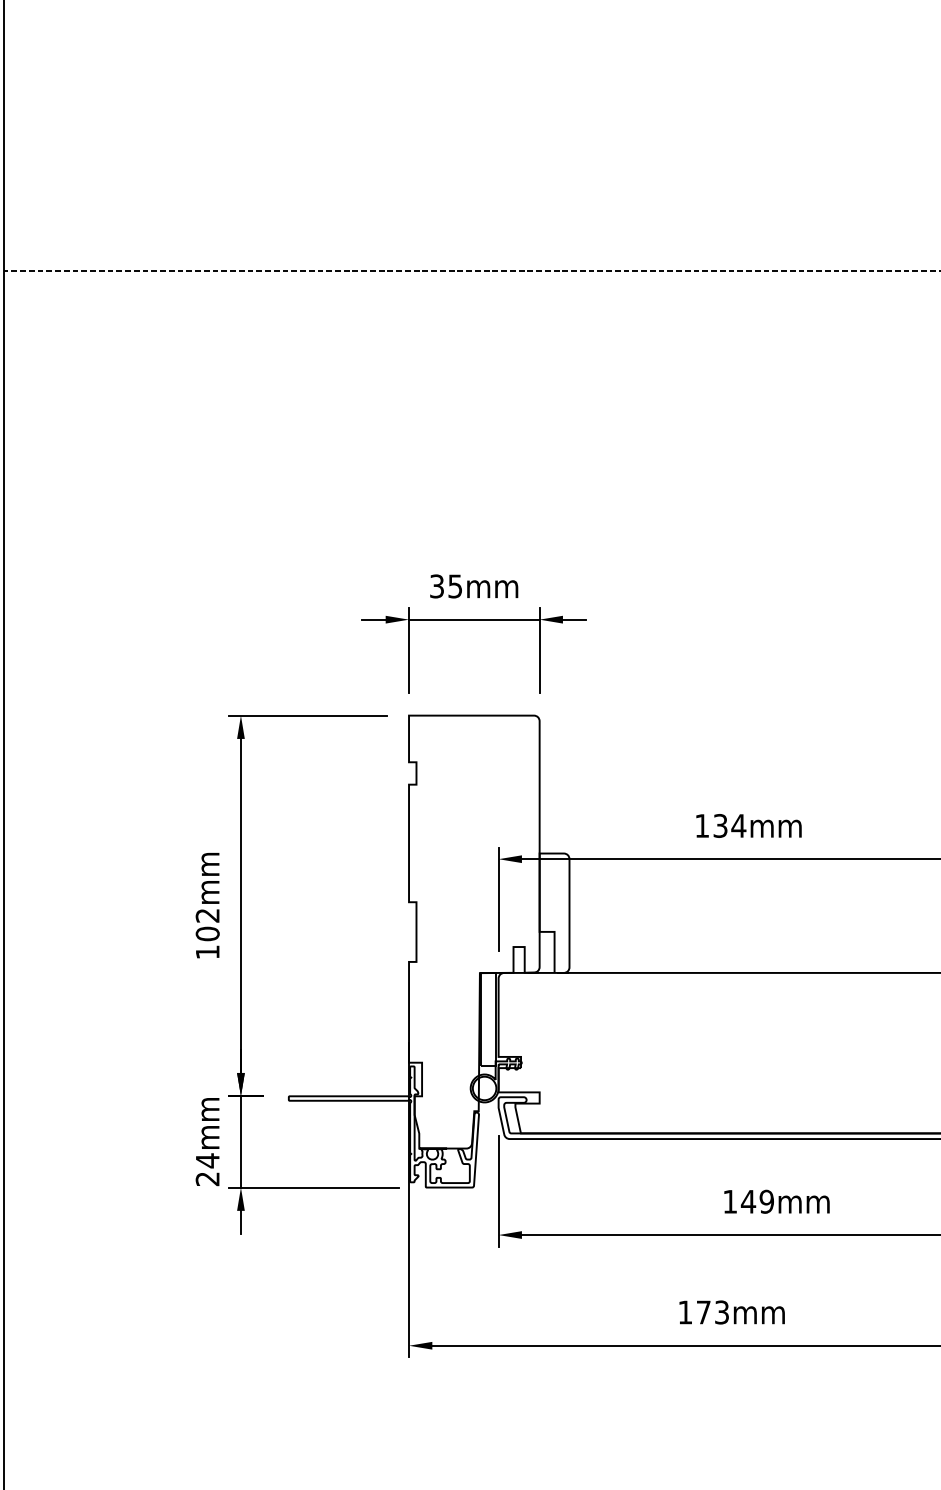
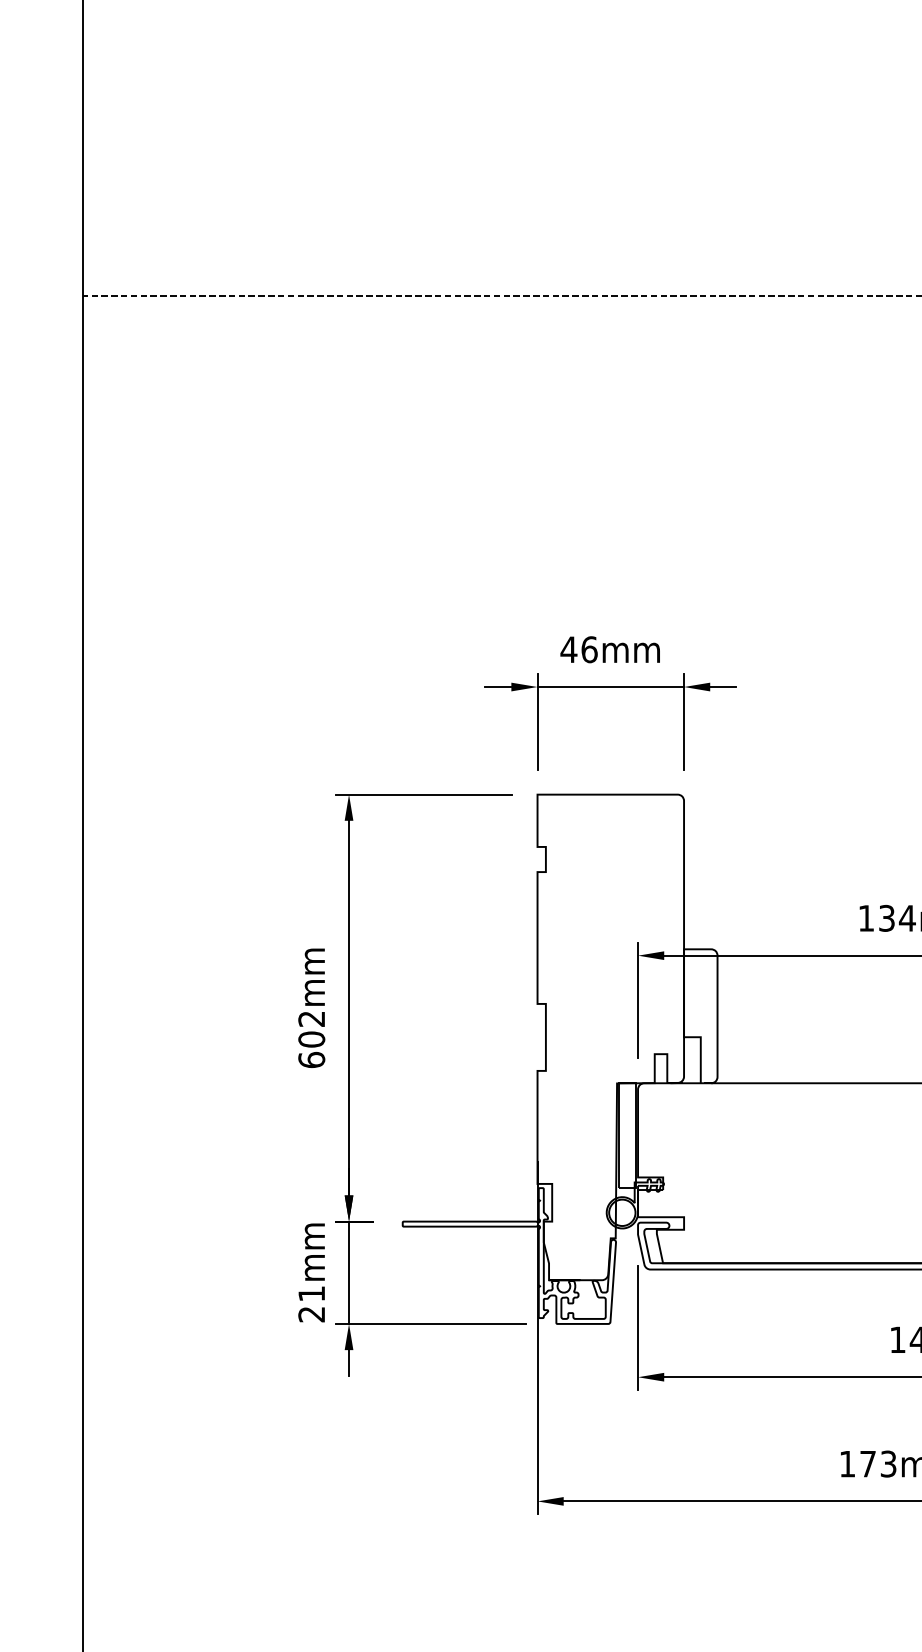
text: (445, 586) -> (578, 649), 35mm -> 46mm
text: (207, 952) -> (311, 1060), 102mm -> 602mm
text: (207, 1160) -> (311, 1293), 24mm -> 21mm

